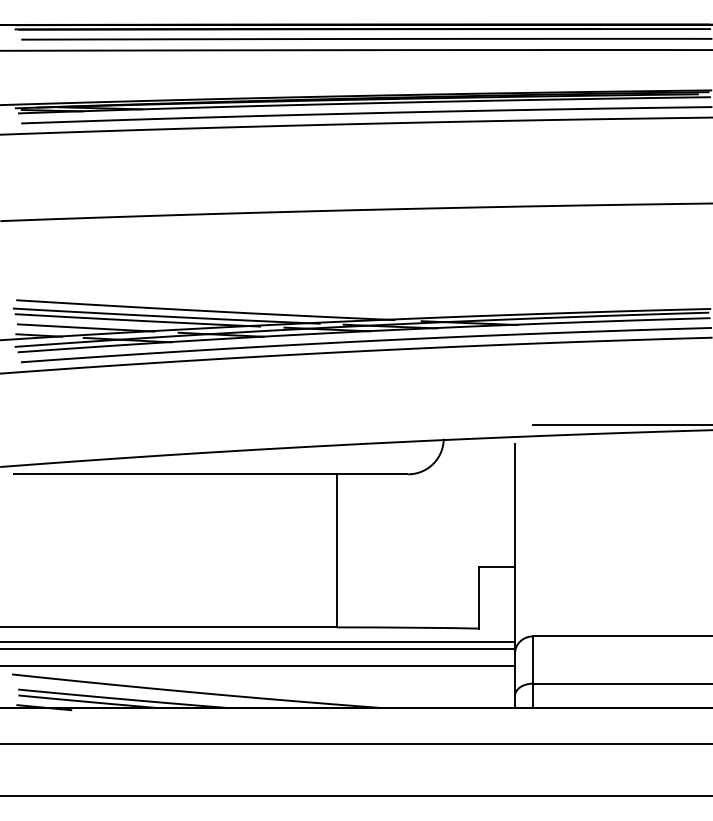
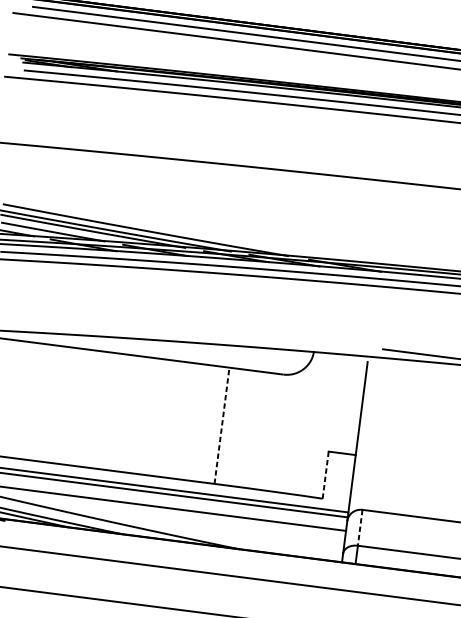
line: (336, 550) -> (221, 425), solid -> dashed
line: (479, 598) -> (325, 475), solid -> dashed
line: (532, 660) -> (359, 528), solid -> dashed

